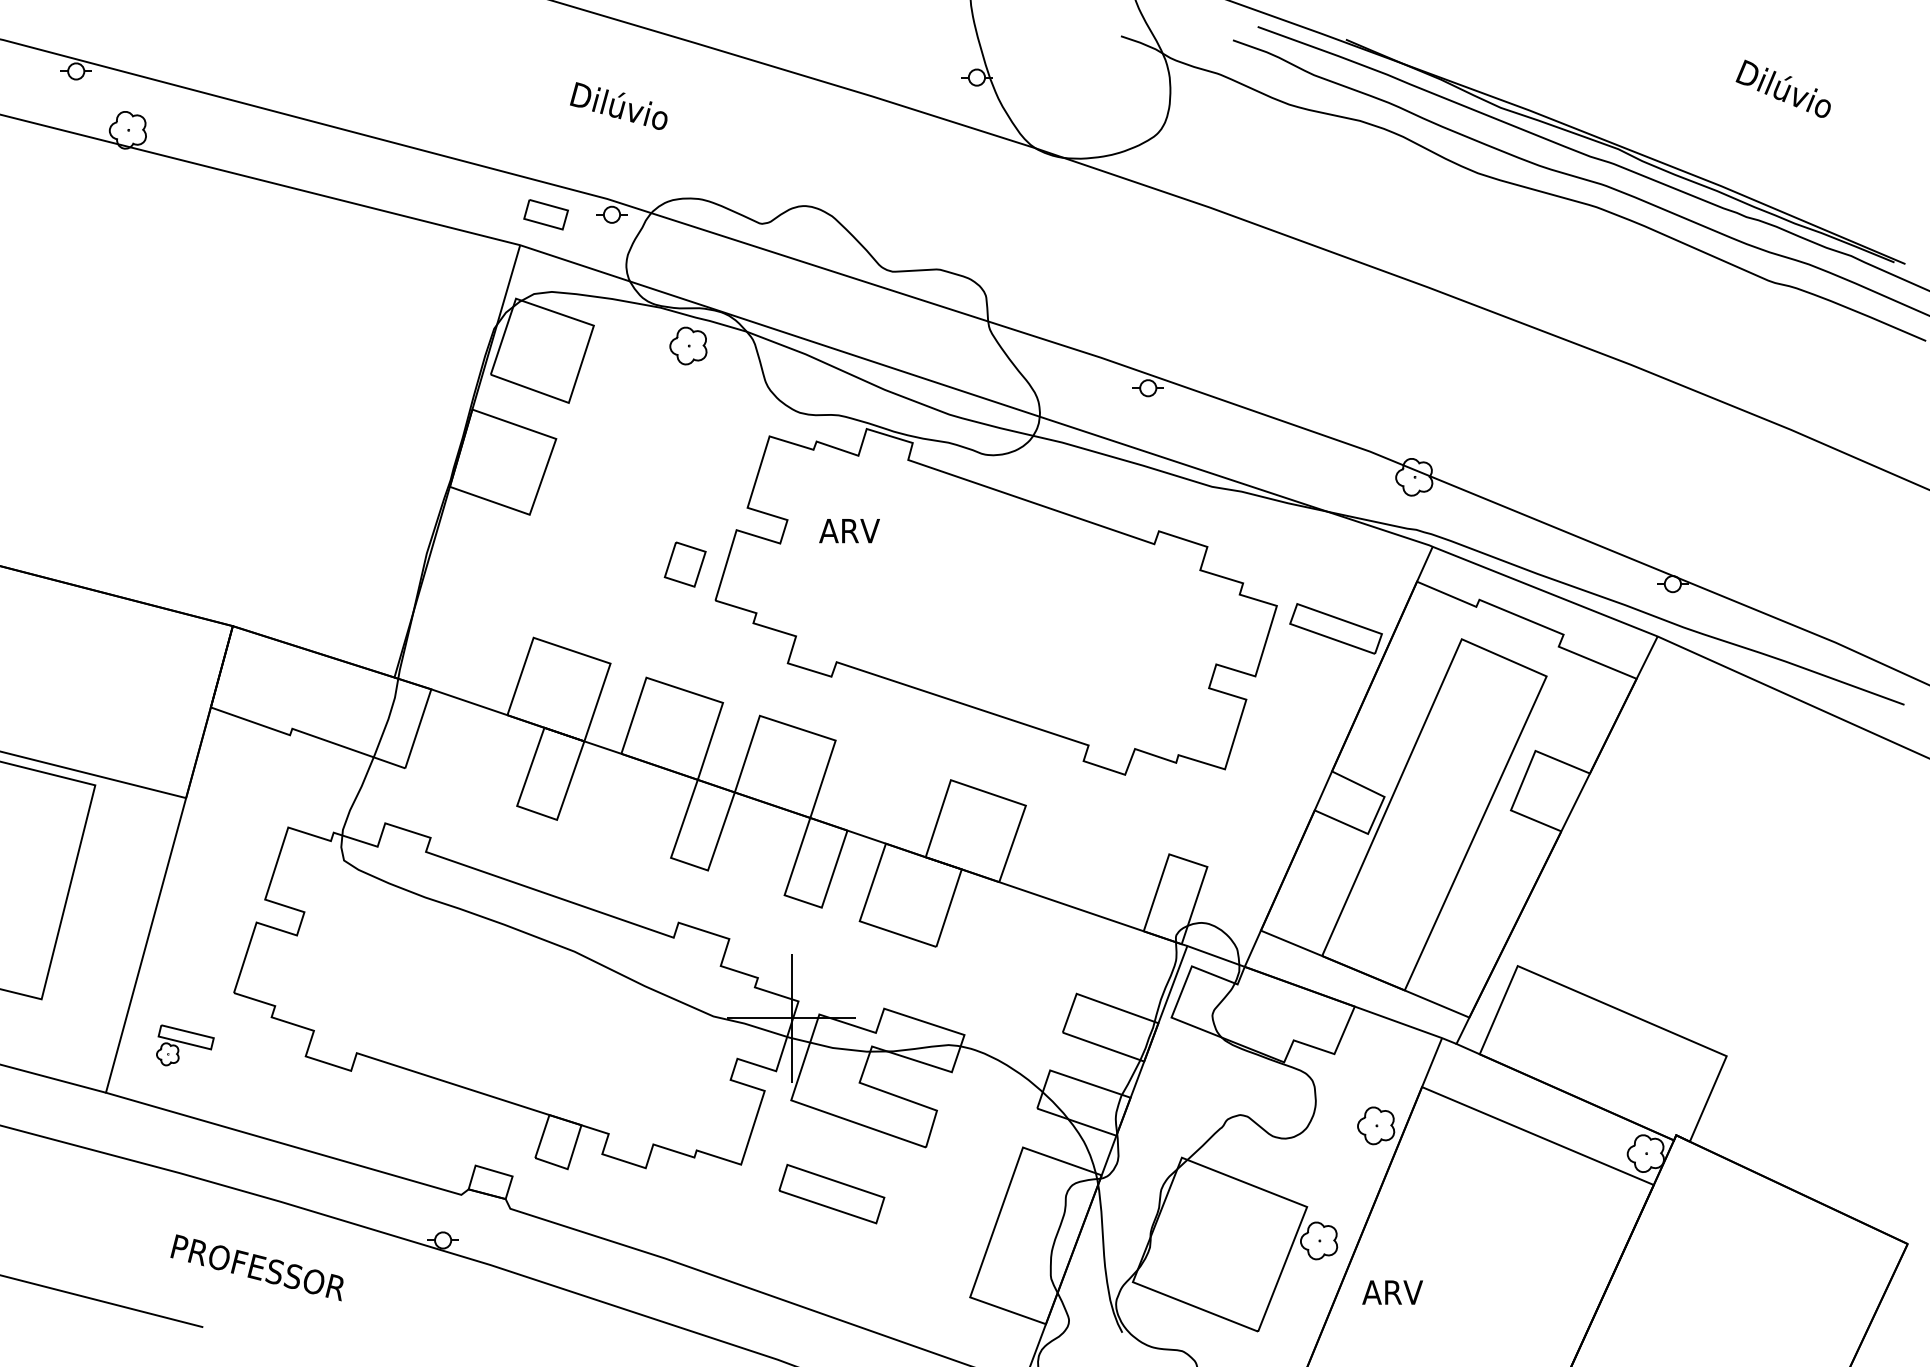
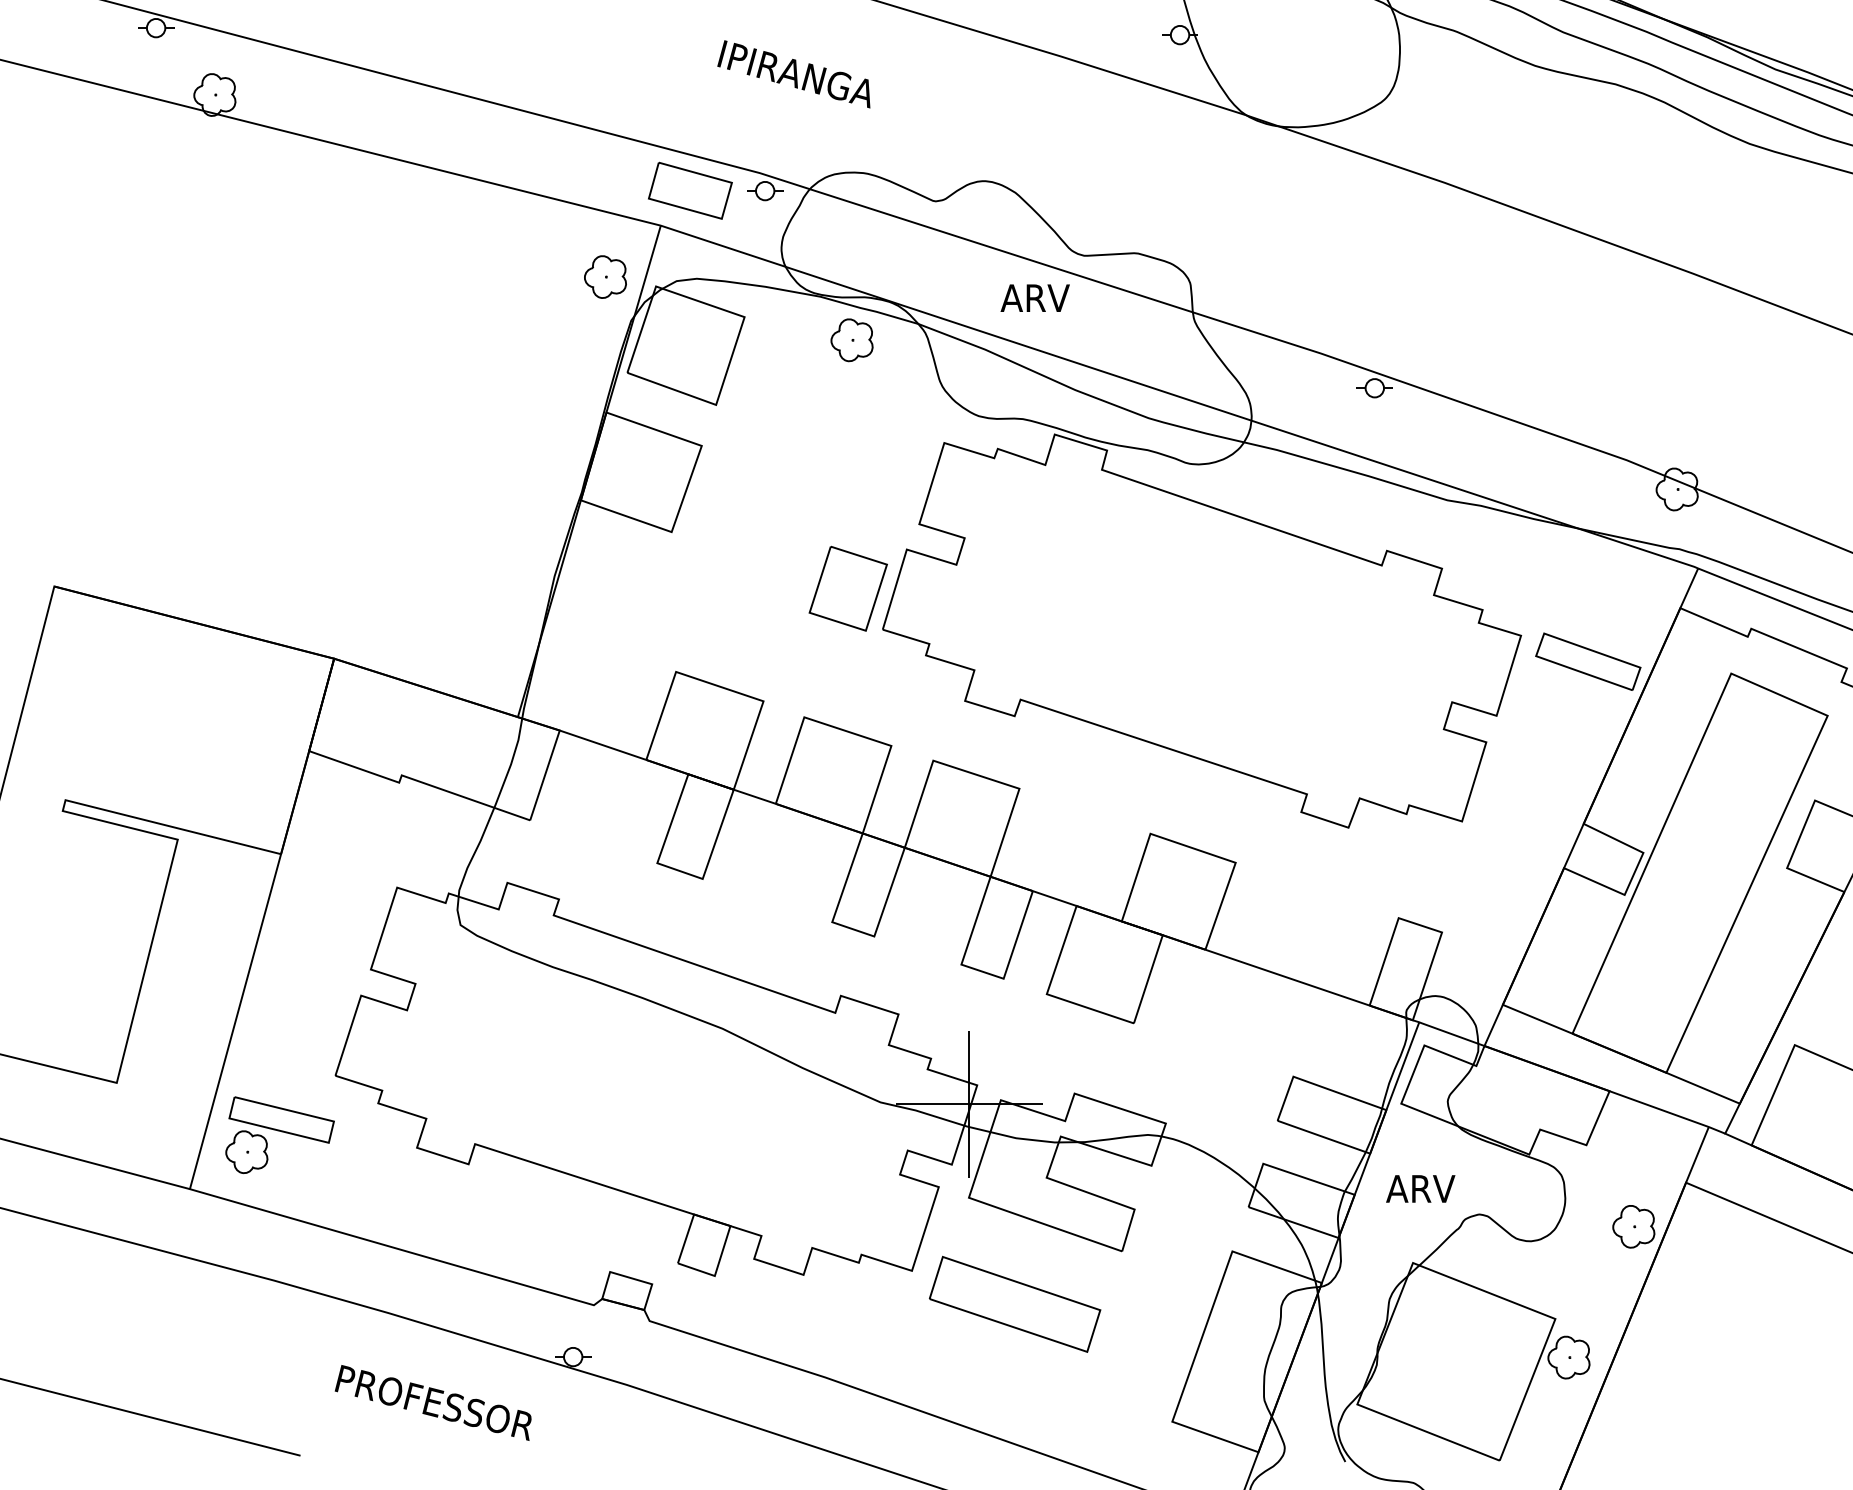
text: (638, 112) -> (795, 74), Dilúvio -> IPIRANGA
part: (545, 214) -> (689, 190), size x1.67
part: (471, 290) -> (605, 277), added
text: (849, 531) -> (1035, 298), moved
part: (685, 564) -> (848, 588), size x1.67
part: (185, 1045) -> (280, 1135), size x1.67
part: (831, 1193) -> (1014, 1303), size x1.43
text: (256, 1267) -> (432, 1402), moved
text: (1392, 1292) -> (1420, 1188), moved

